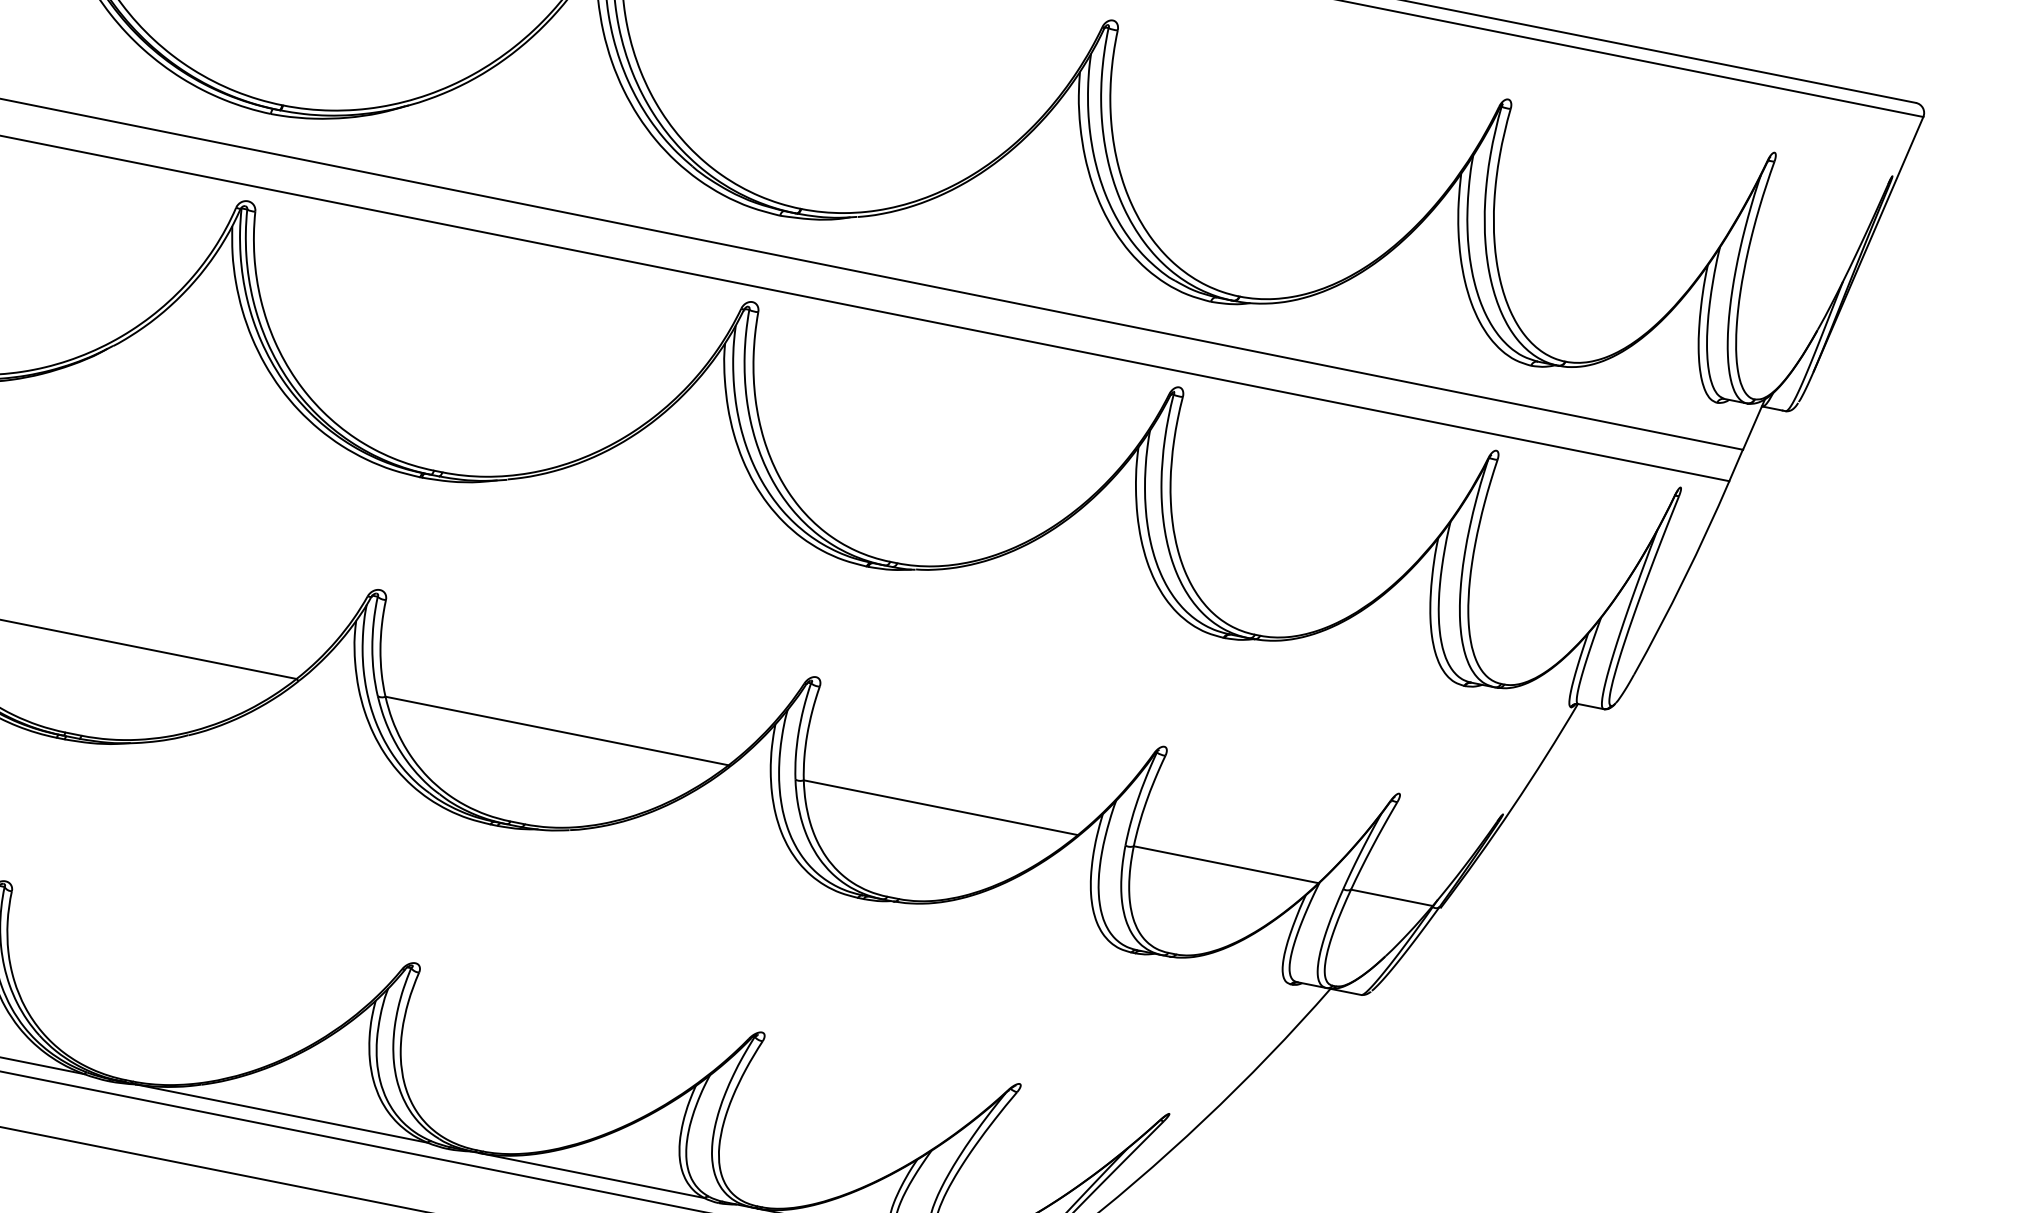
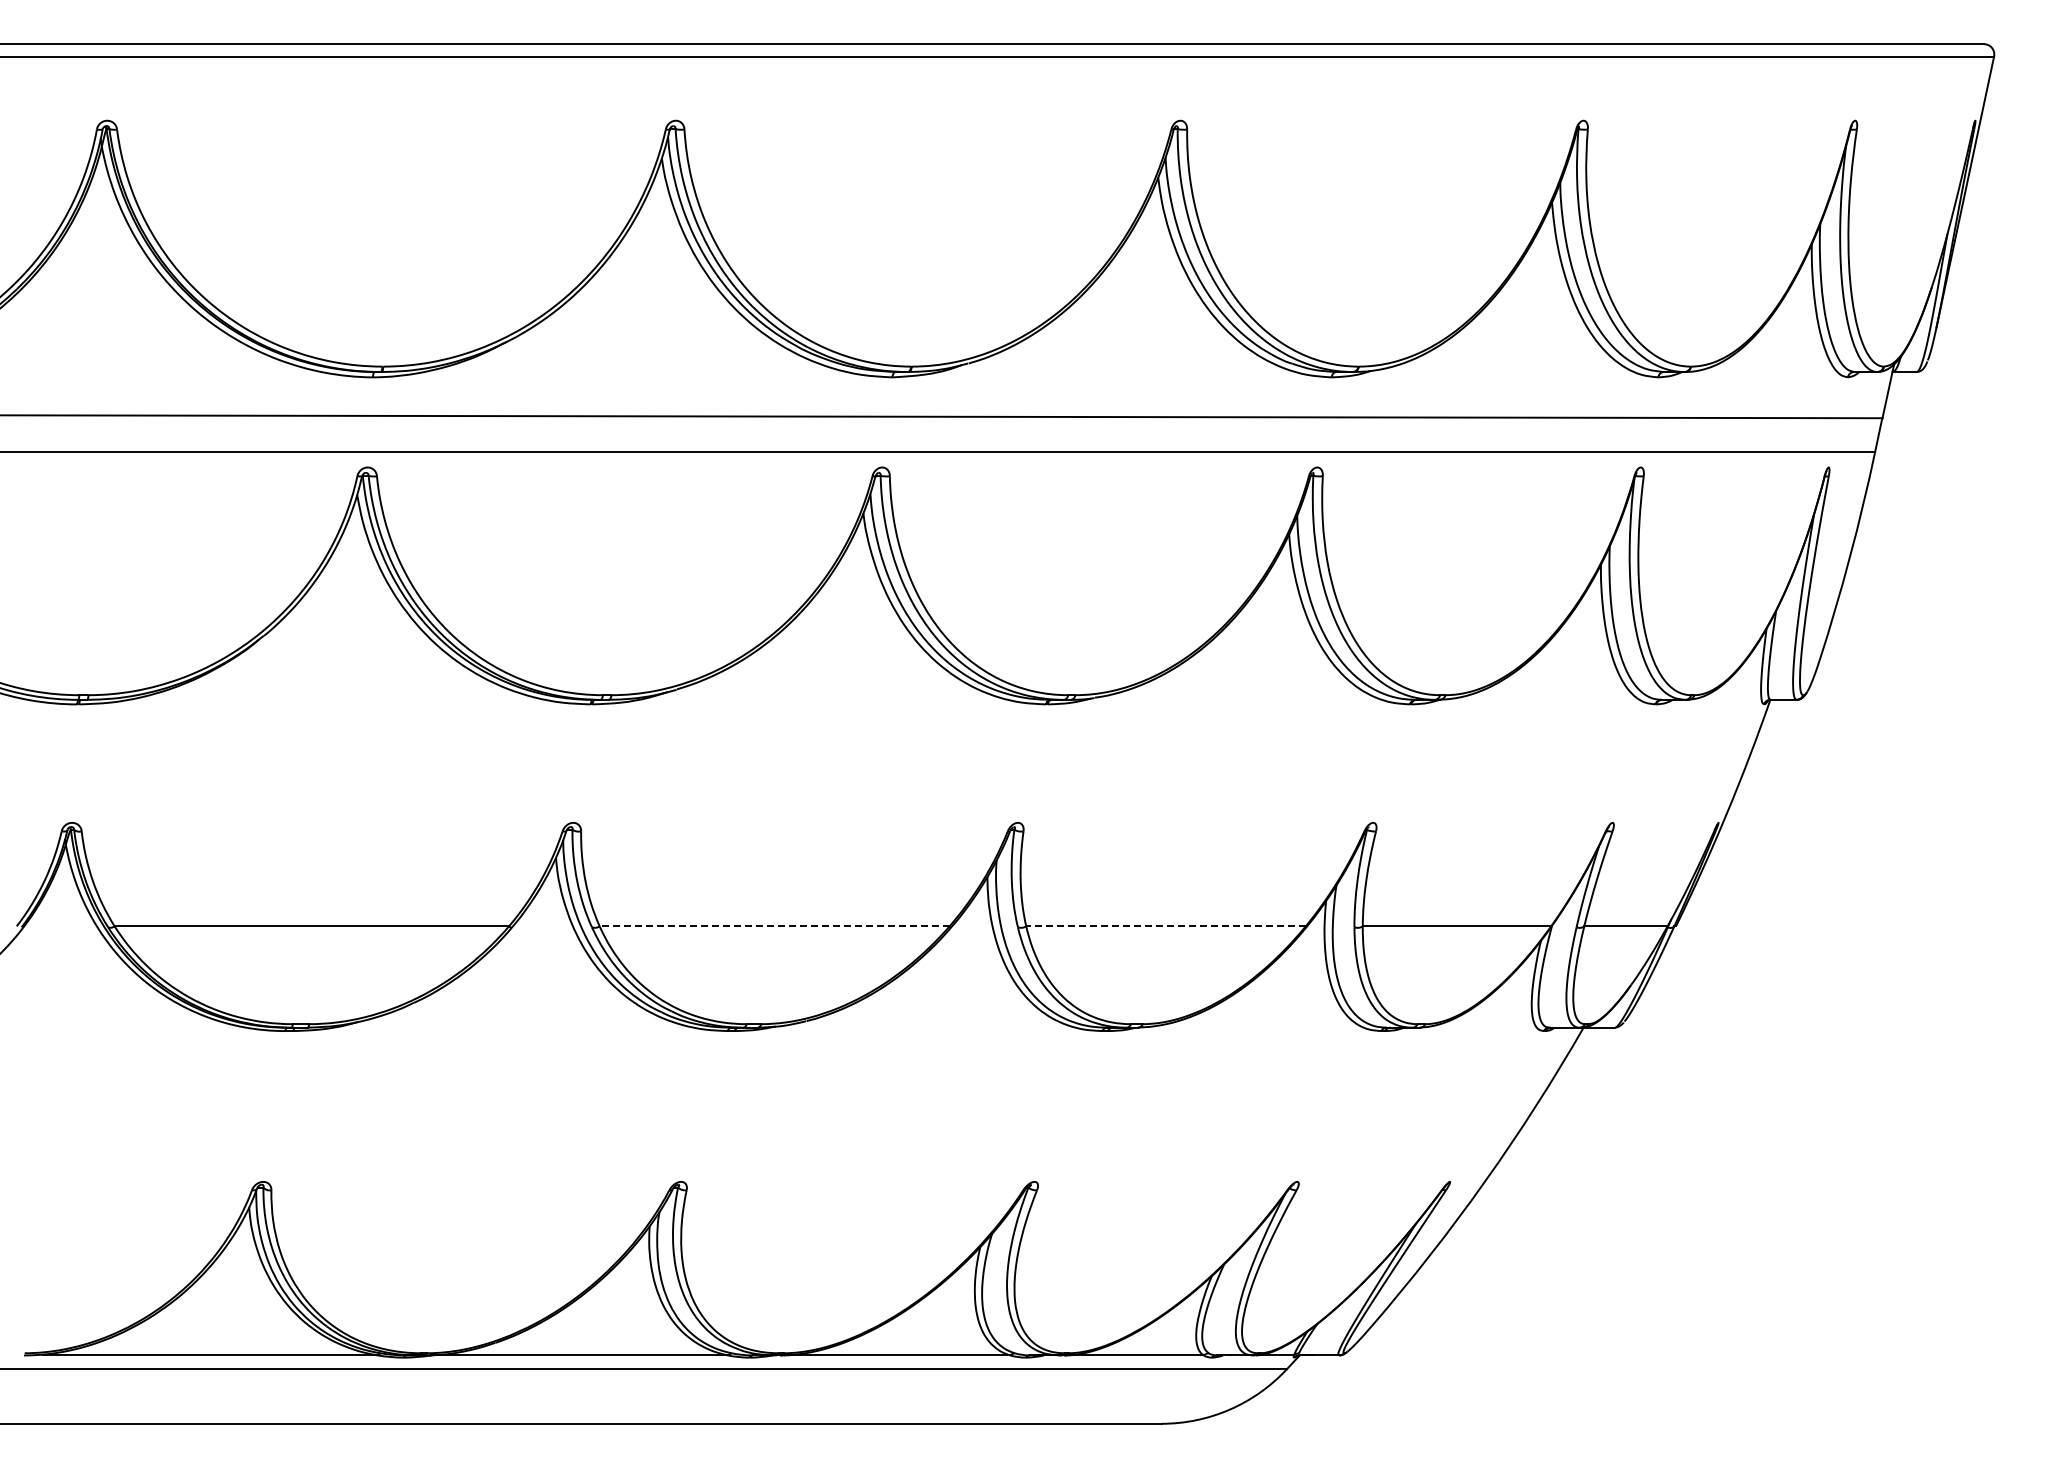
line: (556, 731) -> (774, 926), solid -> dashed
line: (941, 807) -> (1166, 926), solid -> dashed

